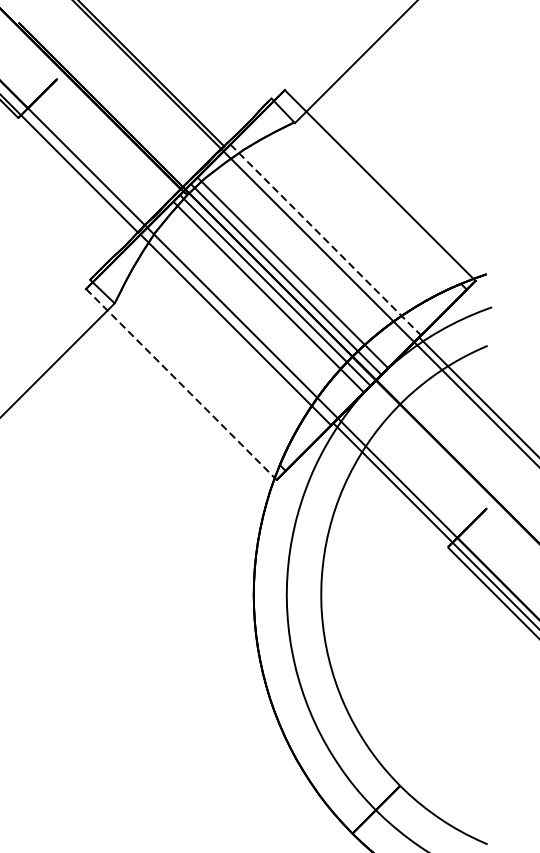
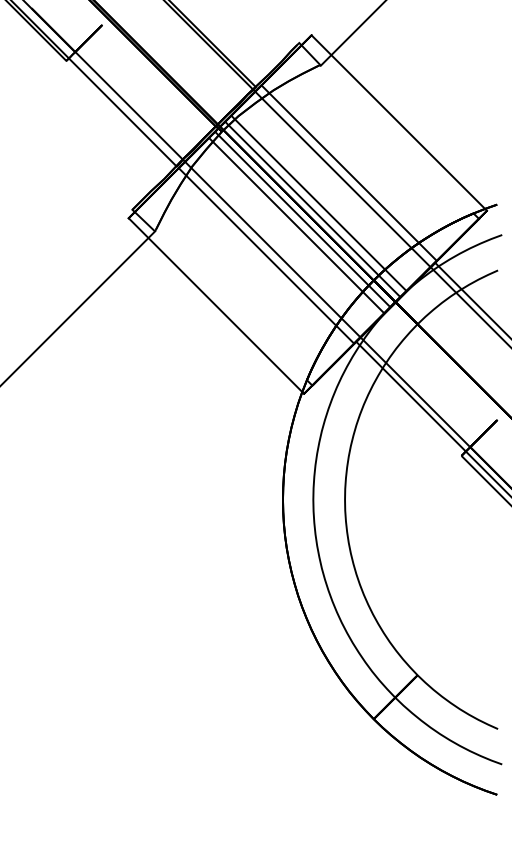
line: (326, 240) -> (349, 173), dashed -> solid
line: (181, 384) -> (216, 306), dashed -> solid

